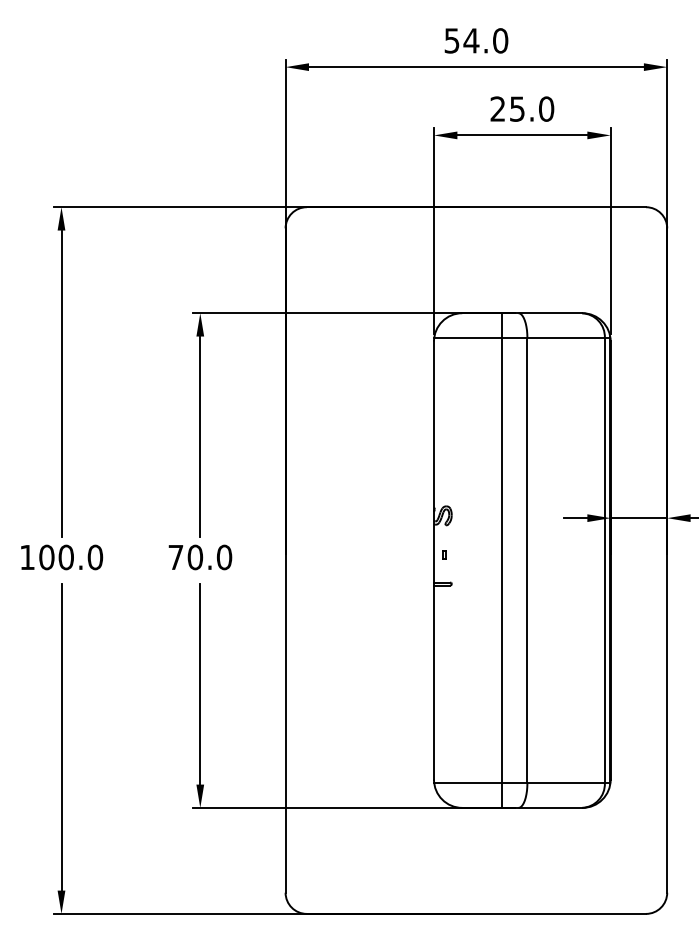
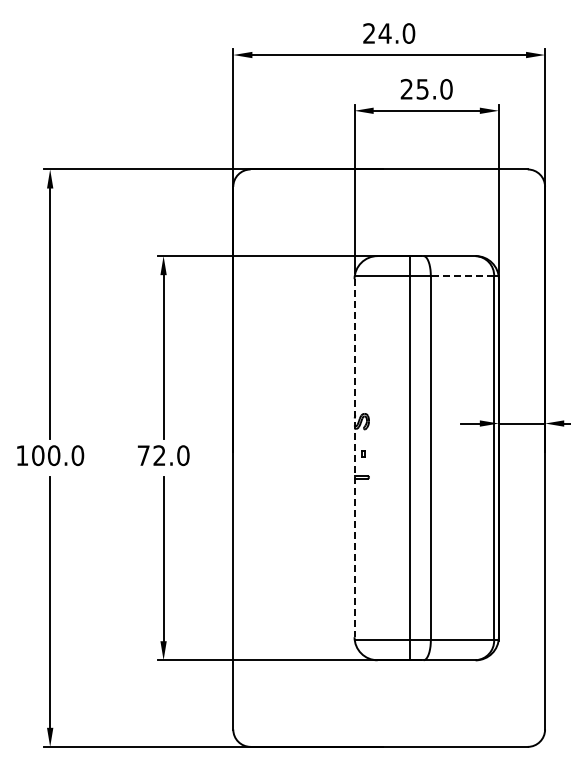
text: (452, 40) -> (369, 33), 54.0 -> 24.0
line: (566, 338) -> (462, 276), solid -> dashed
text: (195, 557) -> (159, 455), 70.0 -> 72.0
line: (433, 560) -> (354, 458), solid -> dashed

